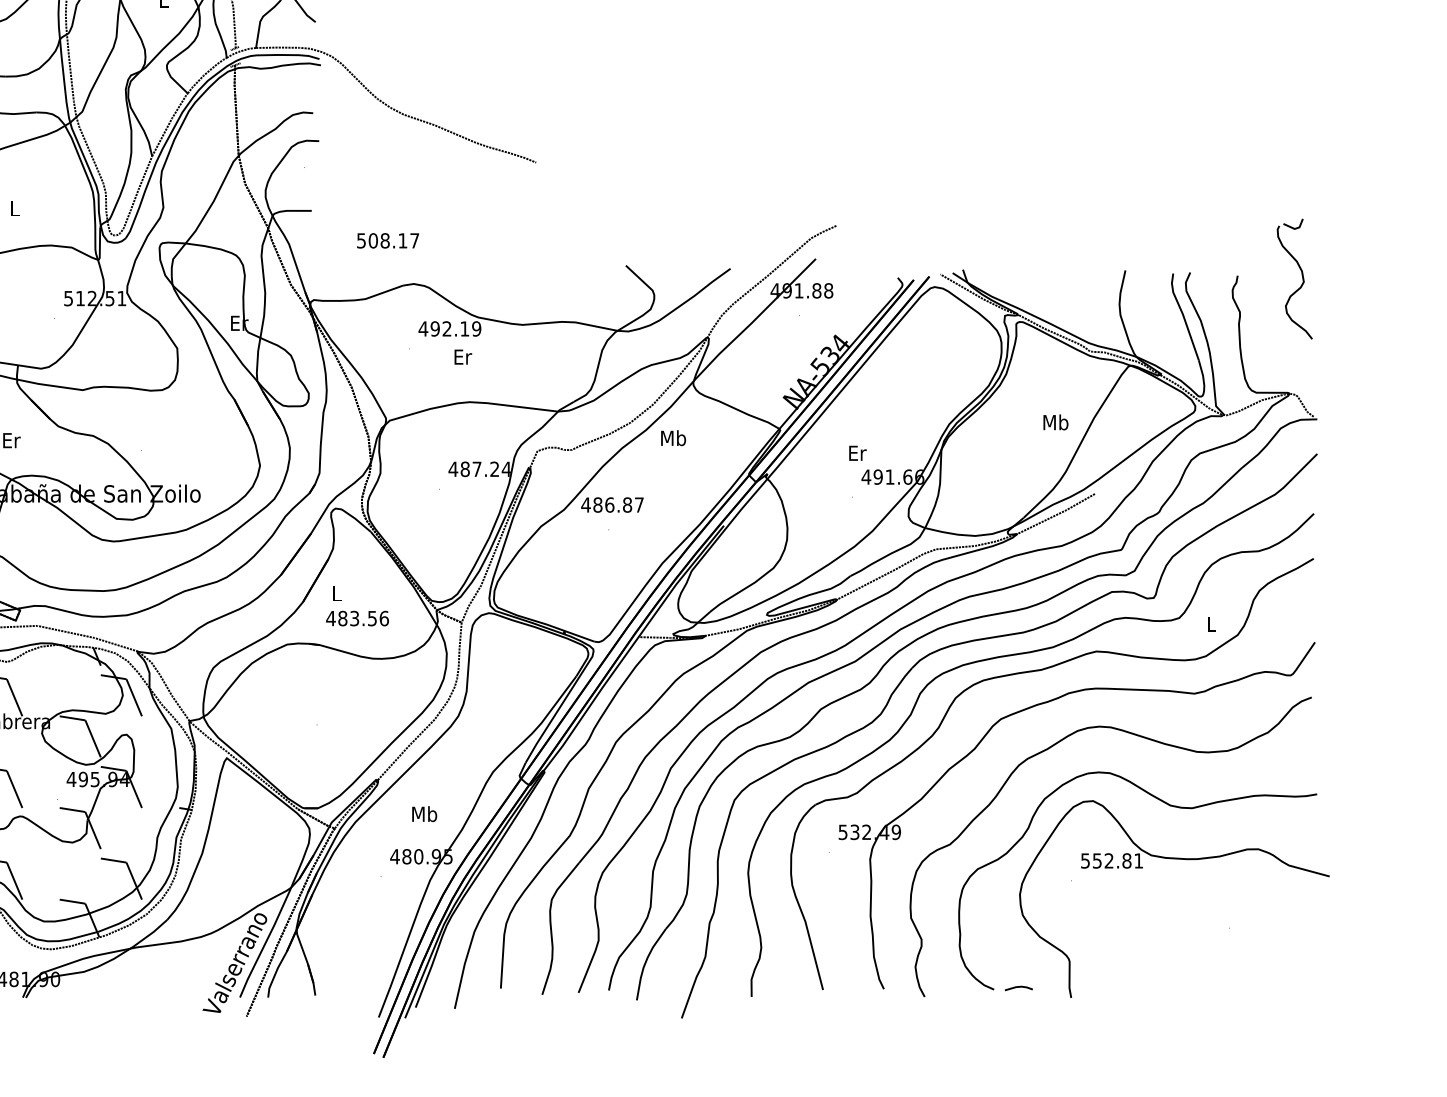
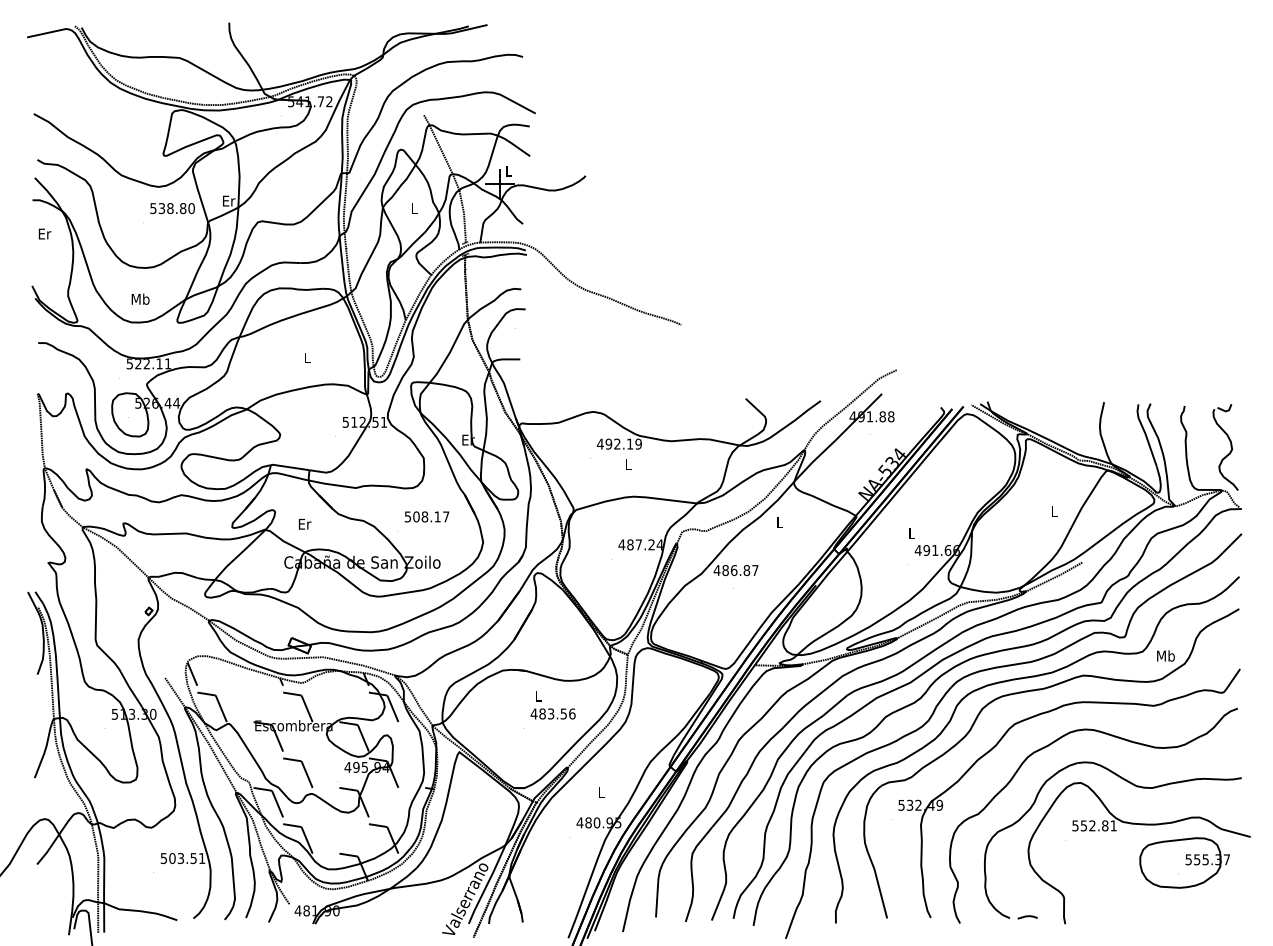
text: (387, 240) -> (426, 516), moved
part: (1294, 279) -> (1225, 447), moved
text: (462, 357) -> (628, 464), Er -> L
text: (1056, 421) -> (1054, 510), Mb -> L
text: (672, 438) -> (779, 522), Mb -> L
text: (858, 453) -> (912, 533), Er -> L
text: (356, 606) -> (552, 705), moved
text: (1210, 623) -> (1165, 655), L -> Mb
text: (424, 813) -> (601, 791), Mb -> L
part: (1237, 911) -> (1184, 862), added

